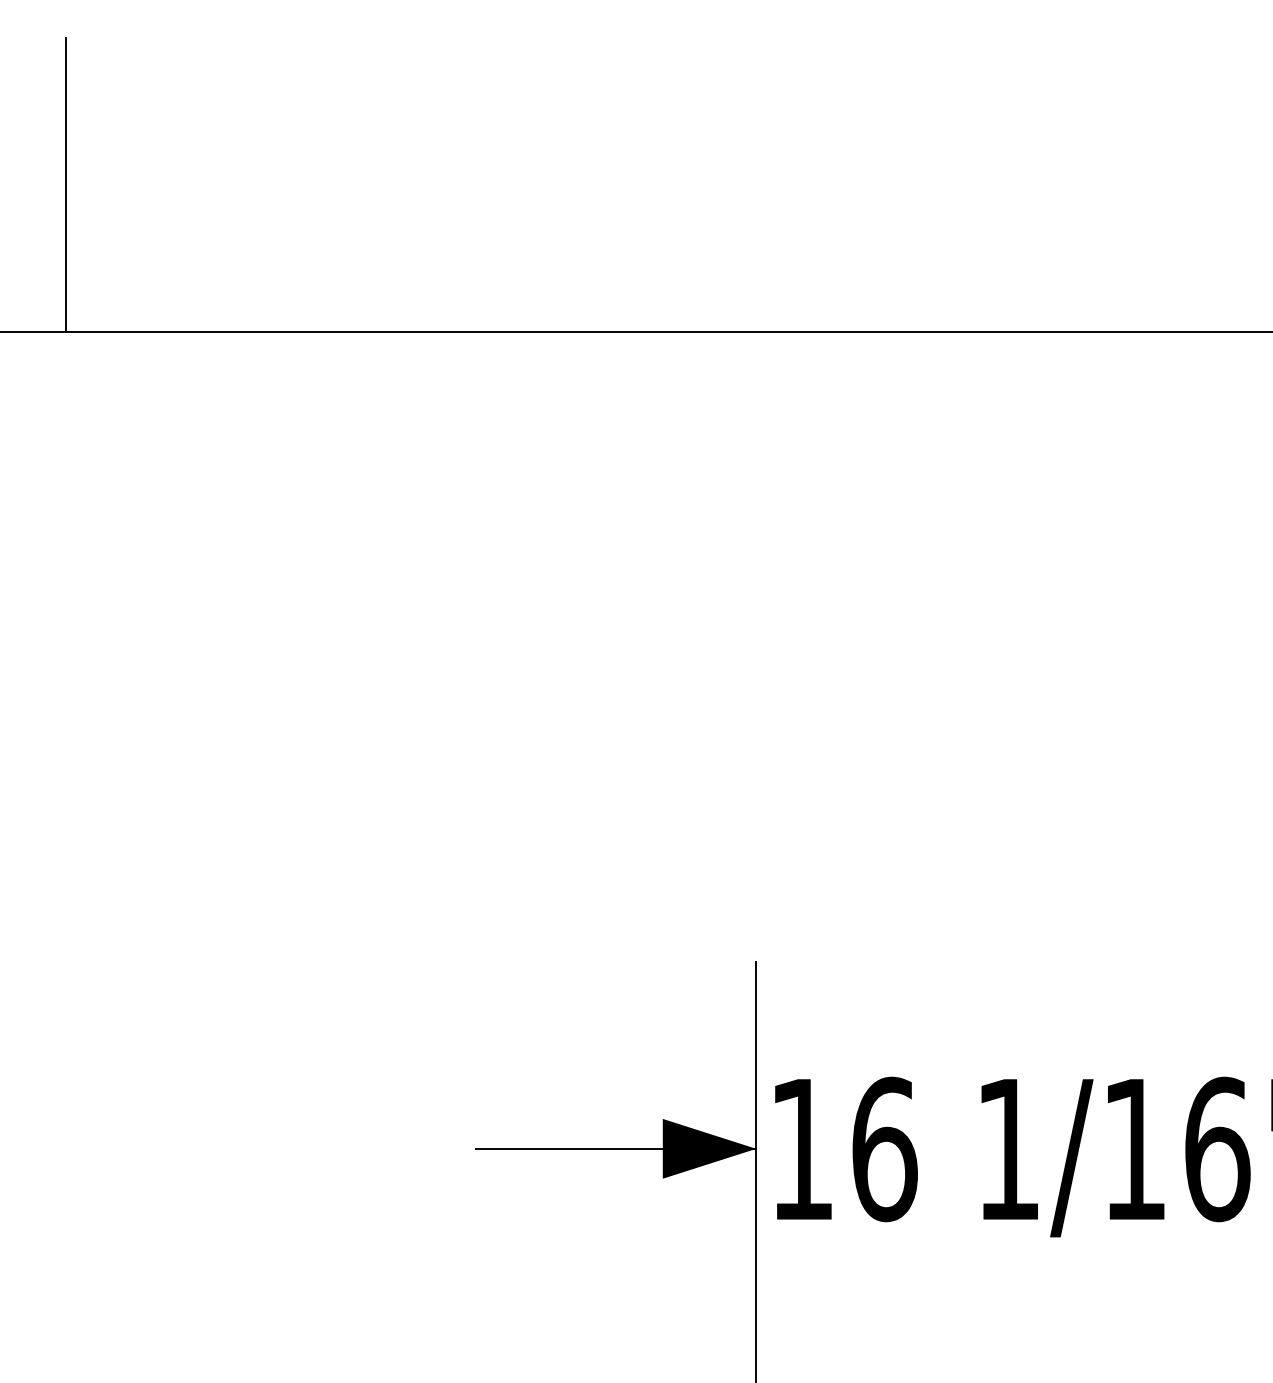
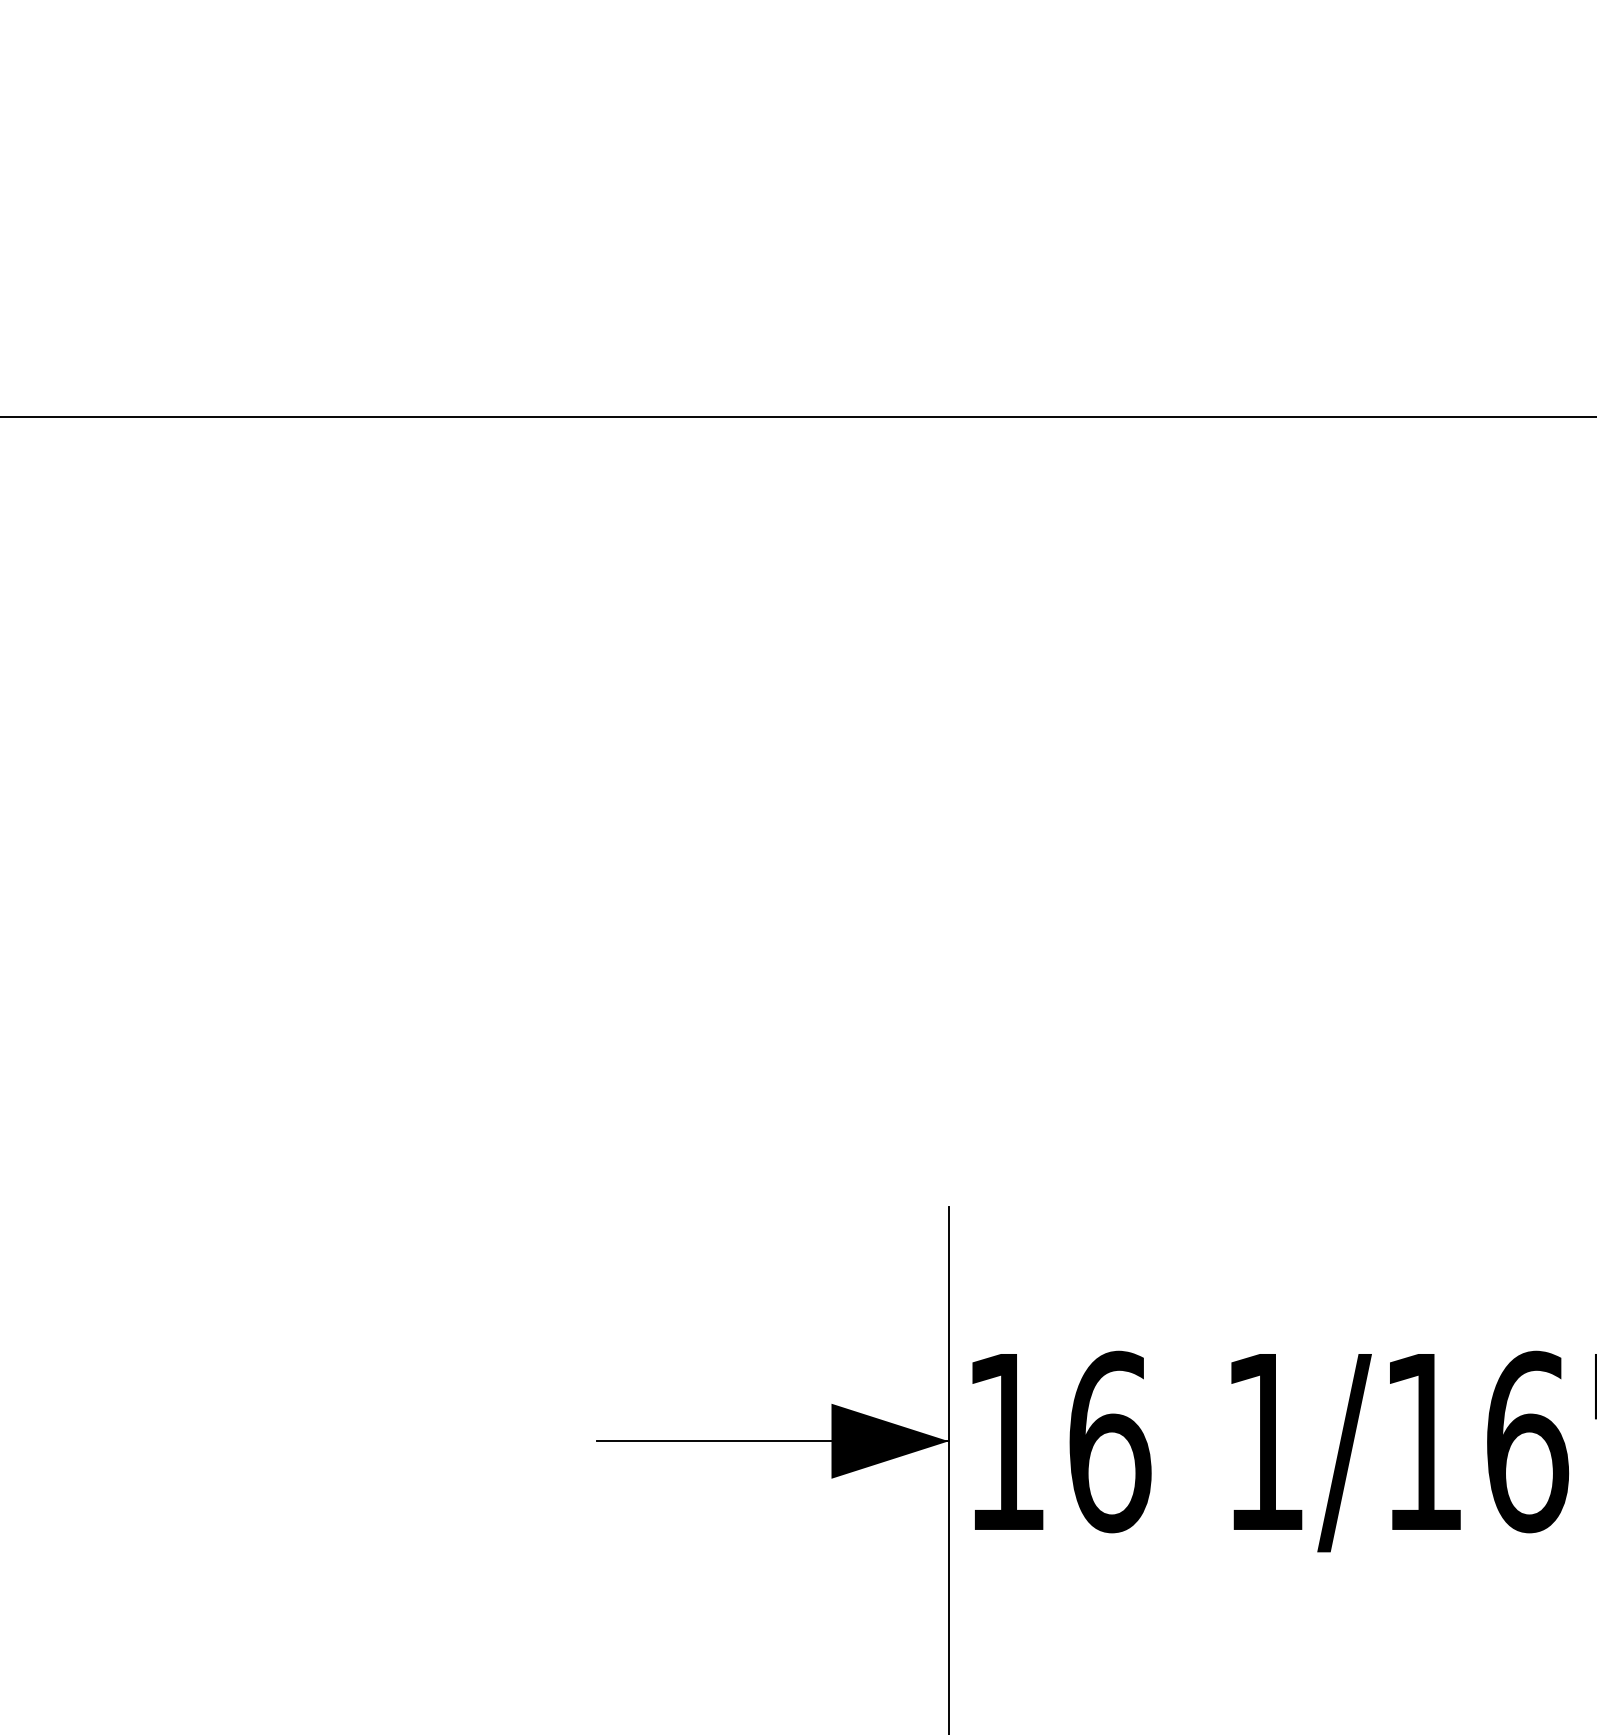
line: (65, 184) -> (82, 231), removed

